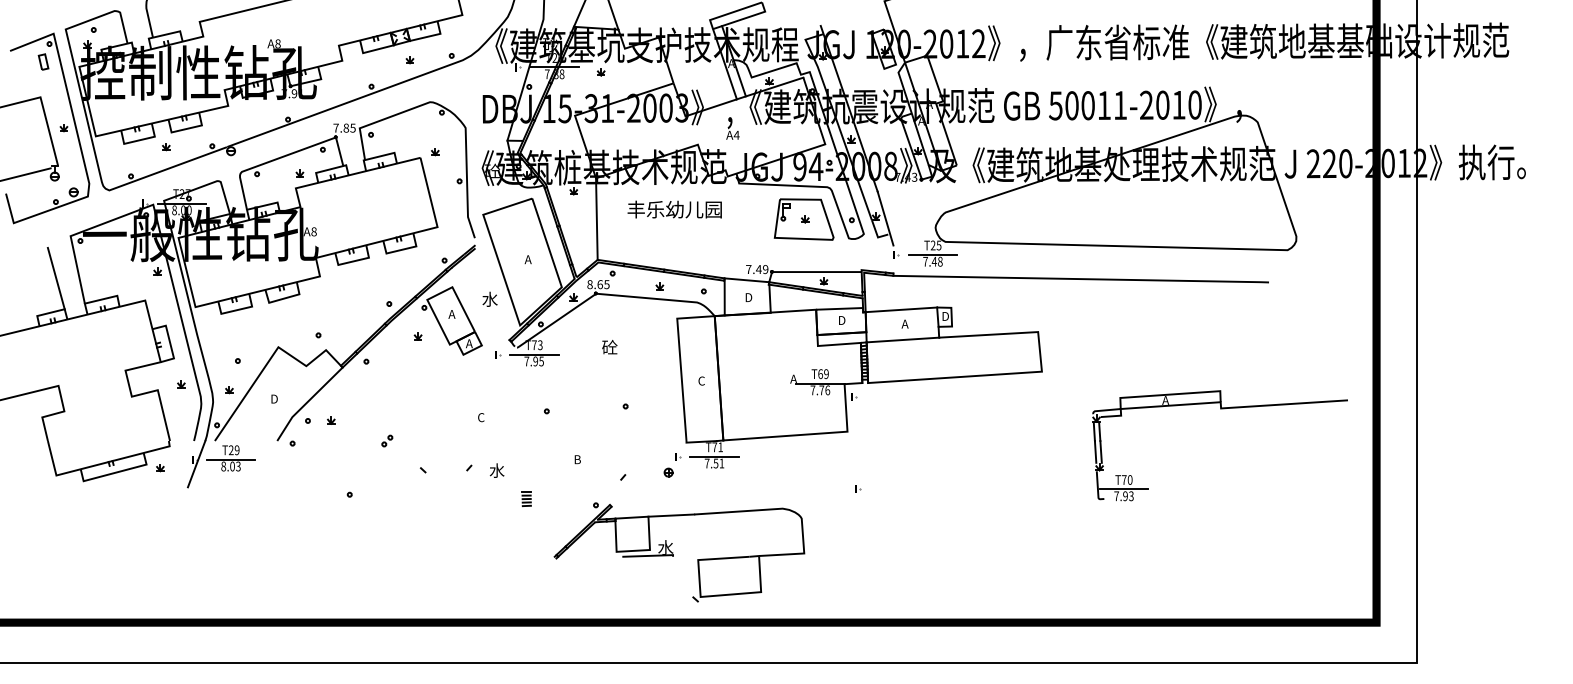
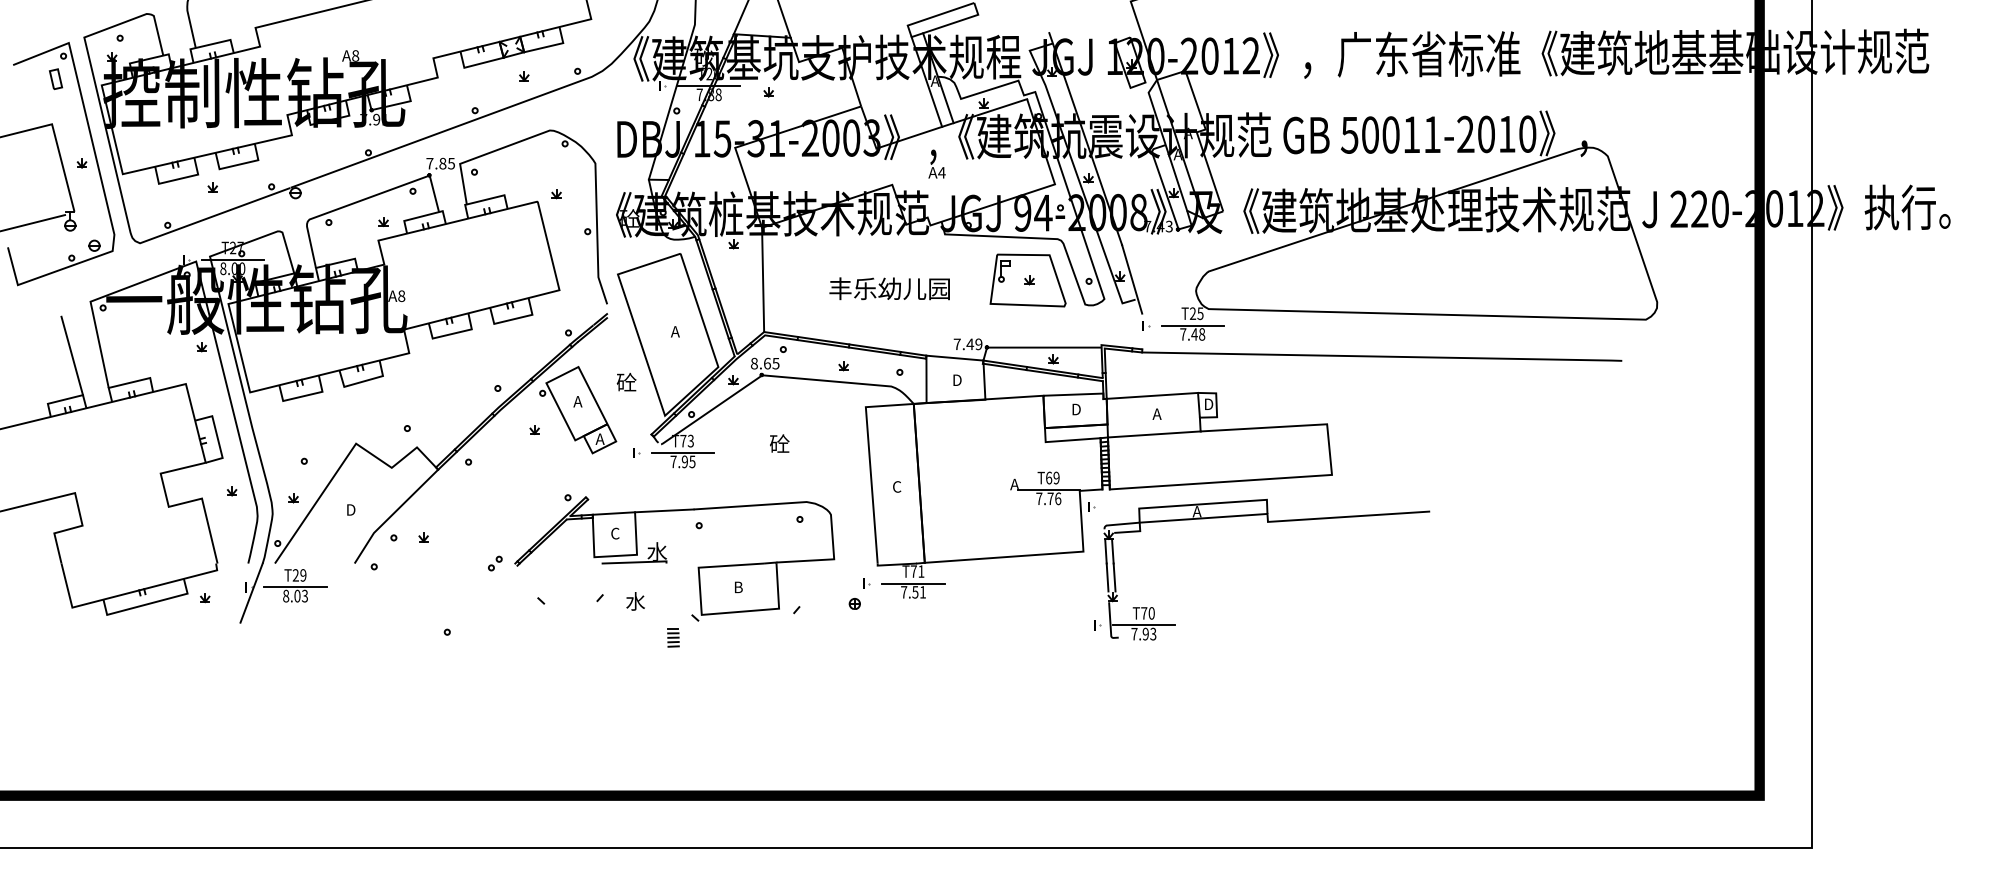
text: (674, 209) -> (889, 288), moved
text: (489, 299) -> (626, 382), 水 -> 砼
part: (1220, 408) -> (1267, 522), moved
part: (673, 554) -> (667, 560), moved

